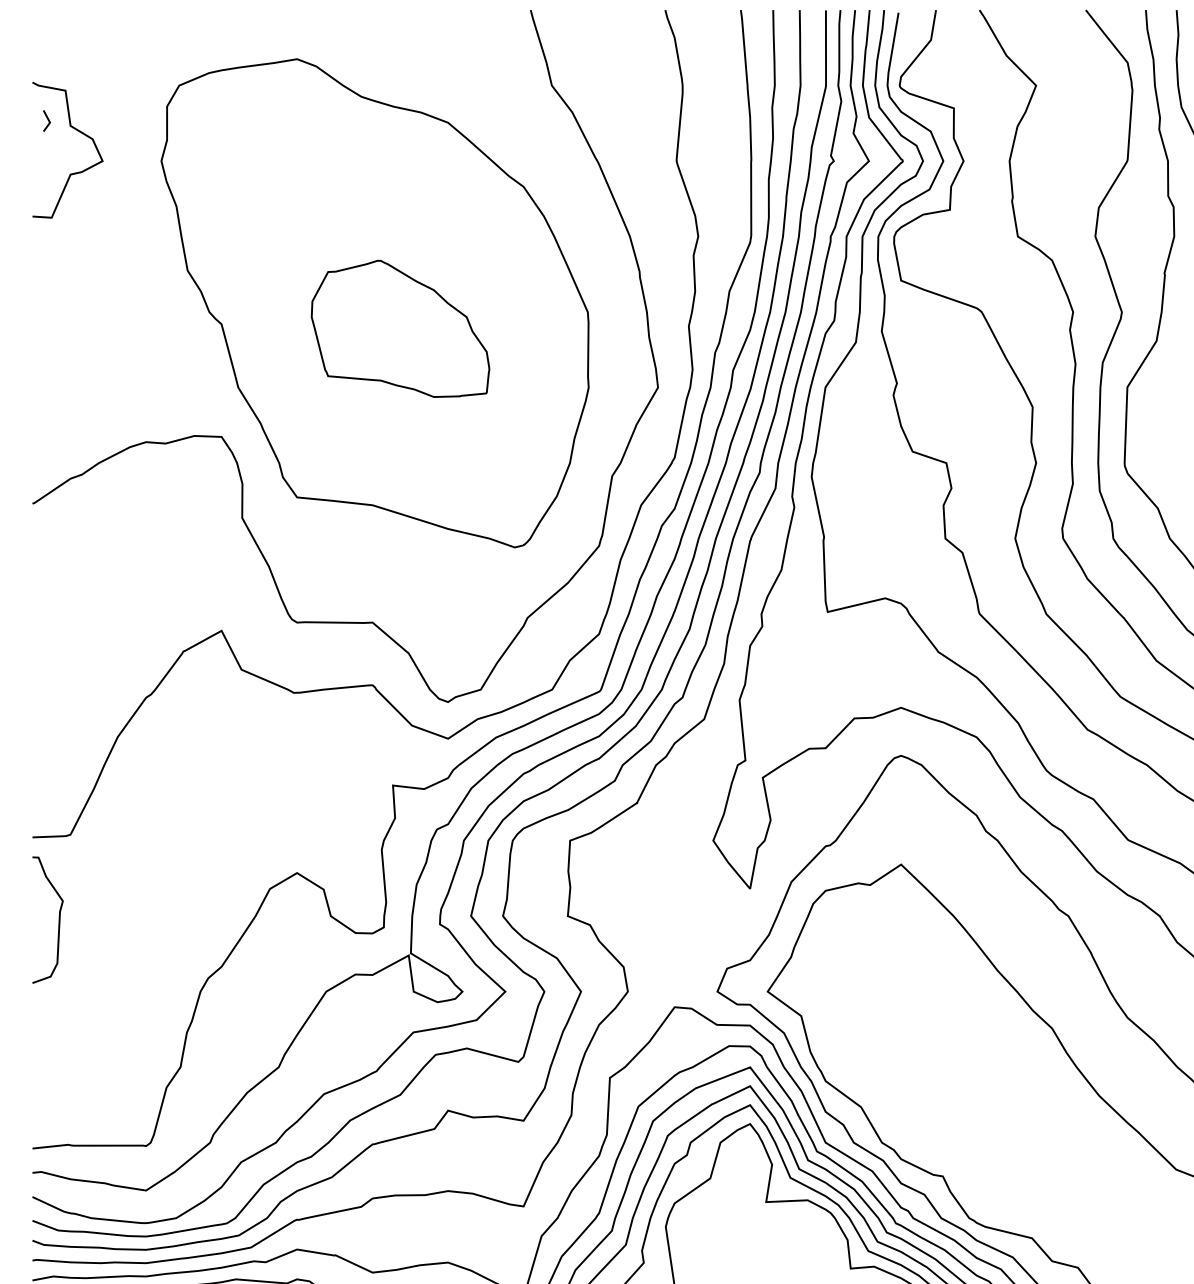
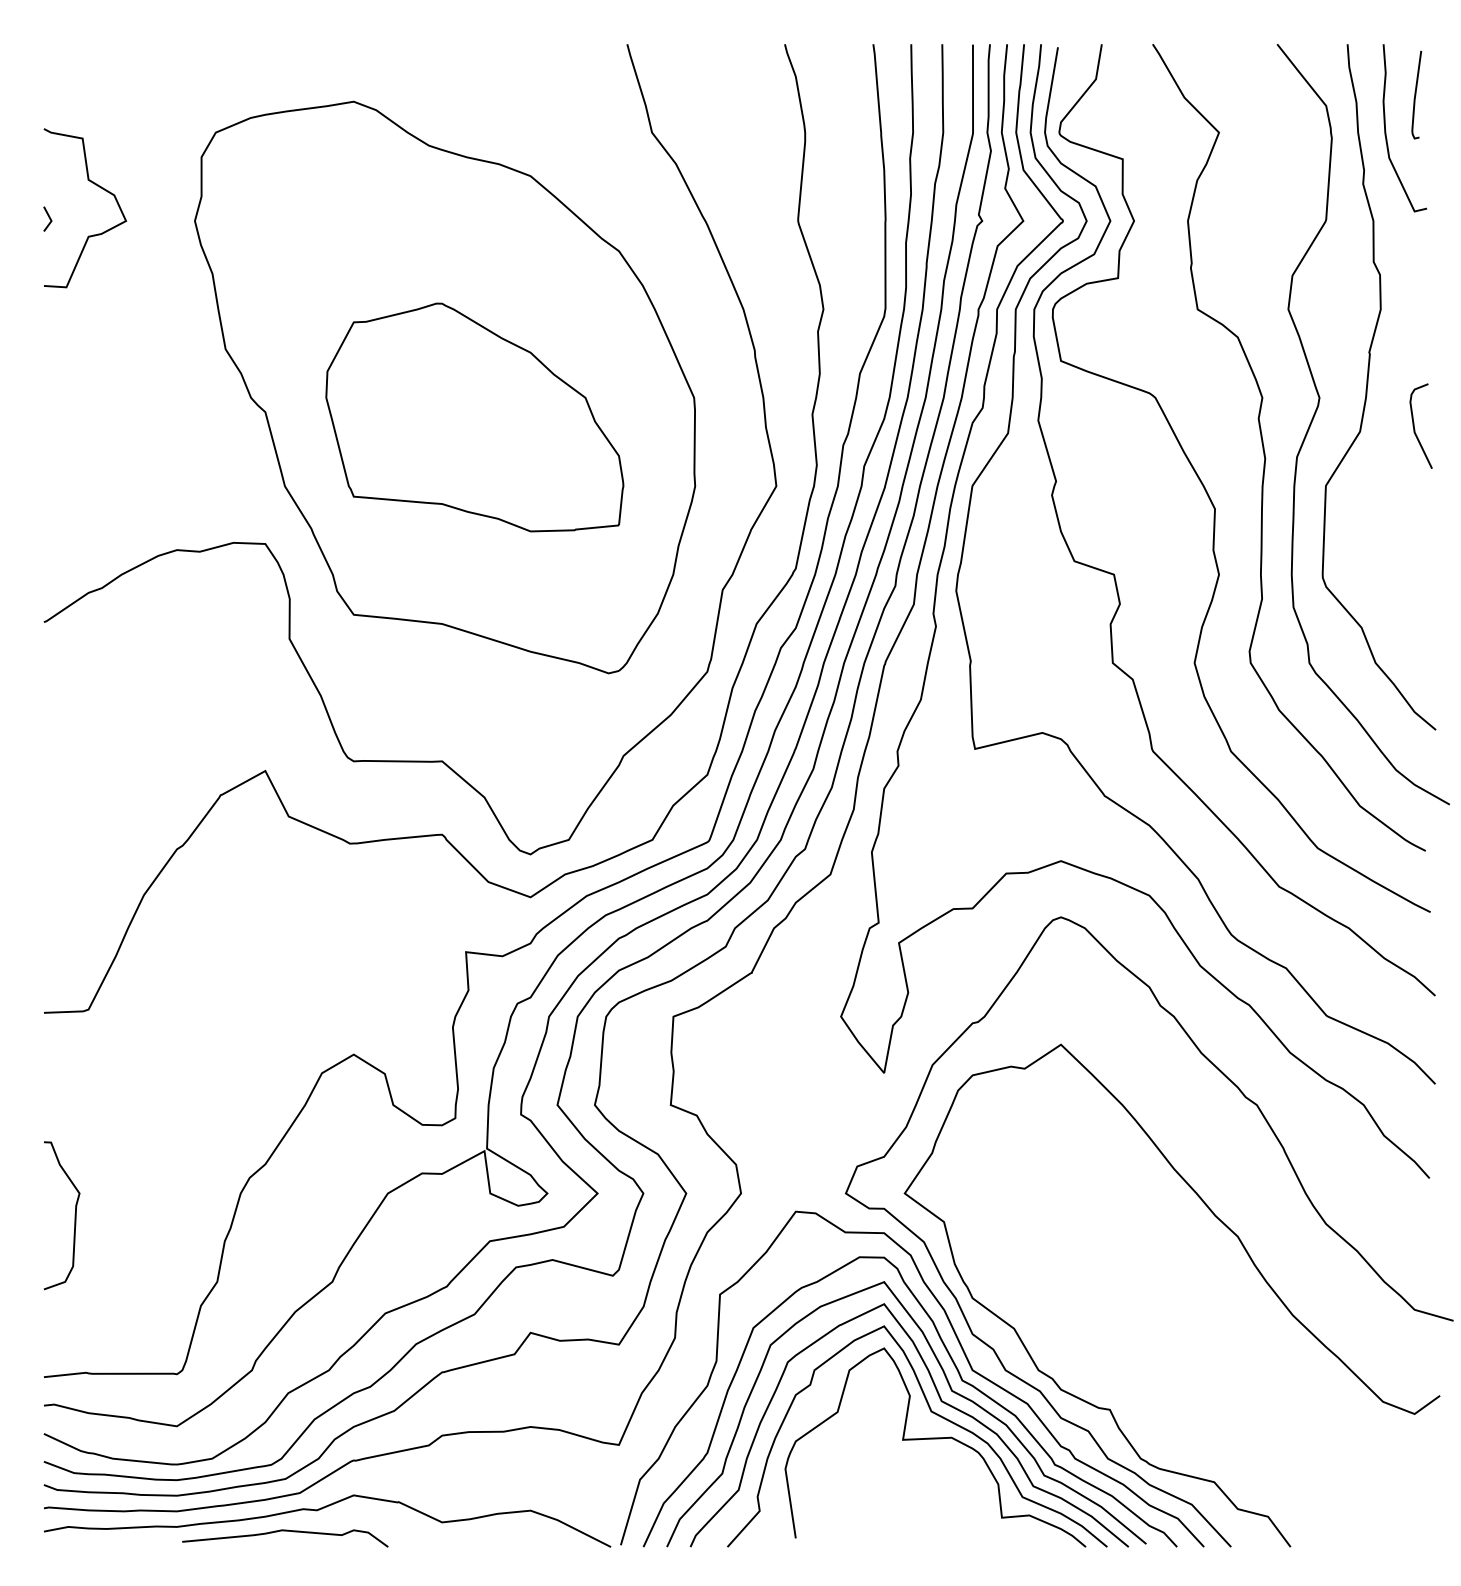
line: (47, 119) -> (48, 217), moved
part: (400, 328) -> (474, 417), size x1.43
curve: (58, 919) -> (74, 1215), moved

